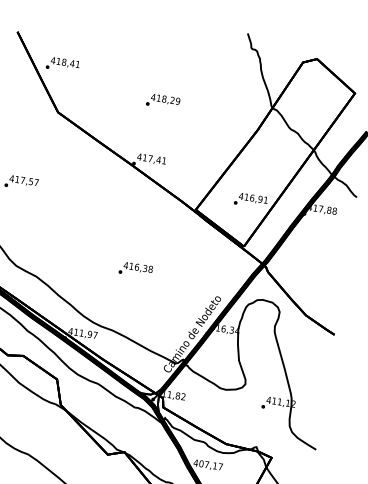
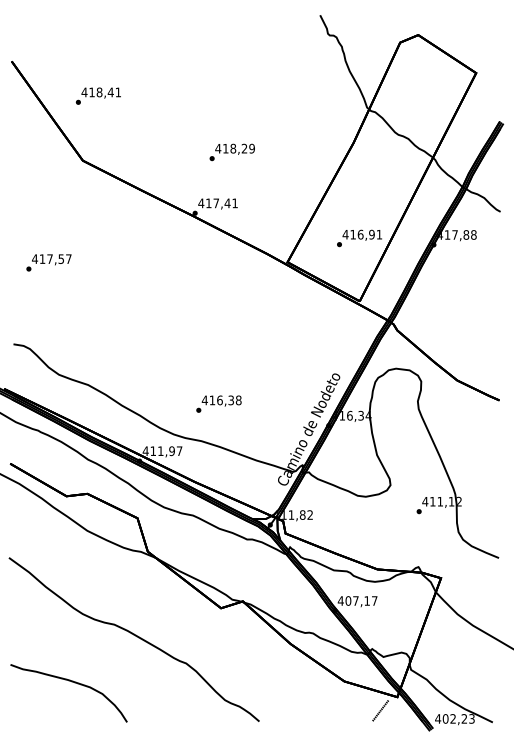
text: (62, 64) -> (97, 95), moved
text: (162, 101) -> (231, 152), moved
text: (135, 269) -> (218, 403), moved

